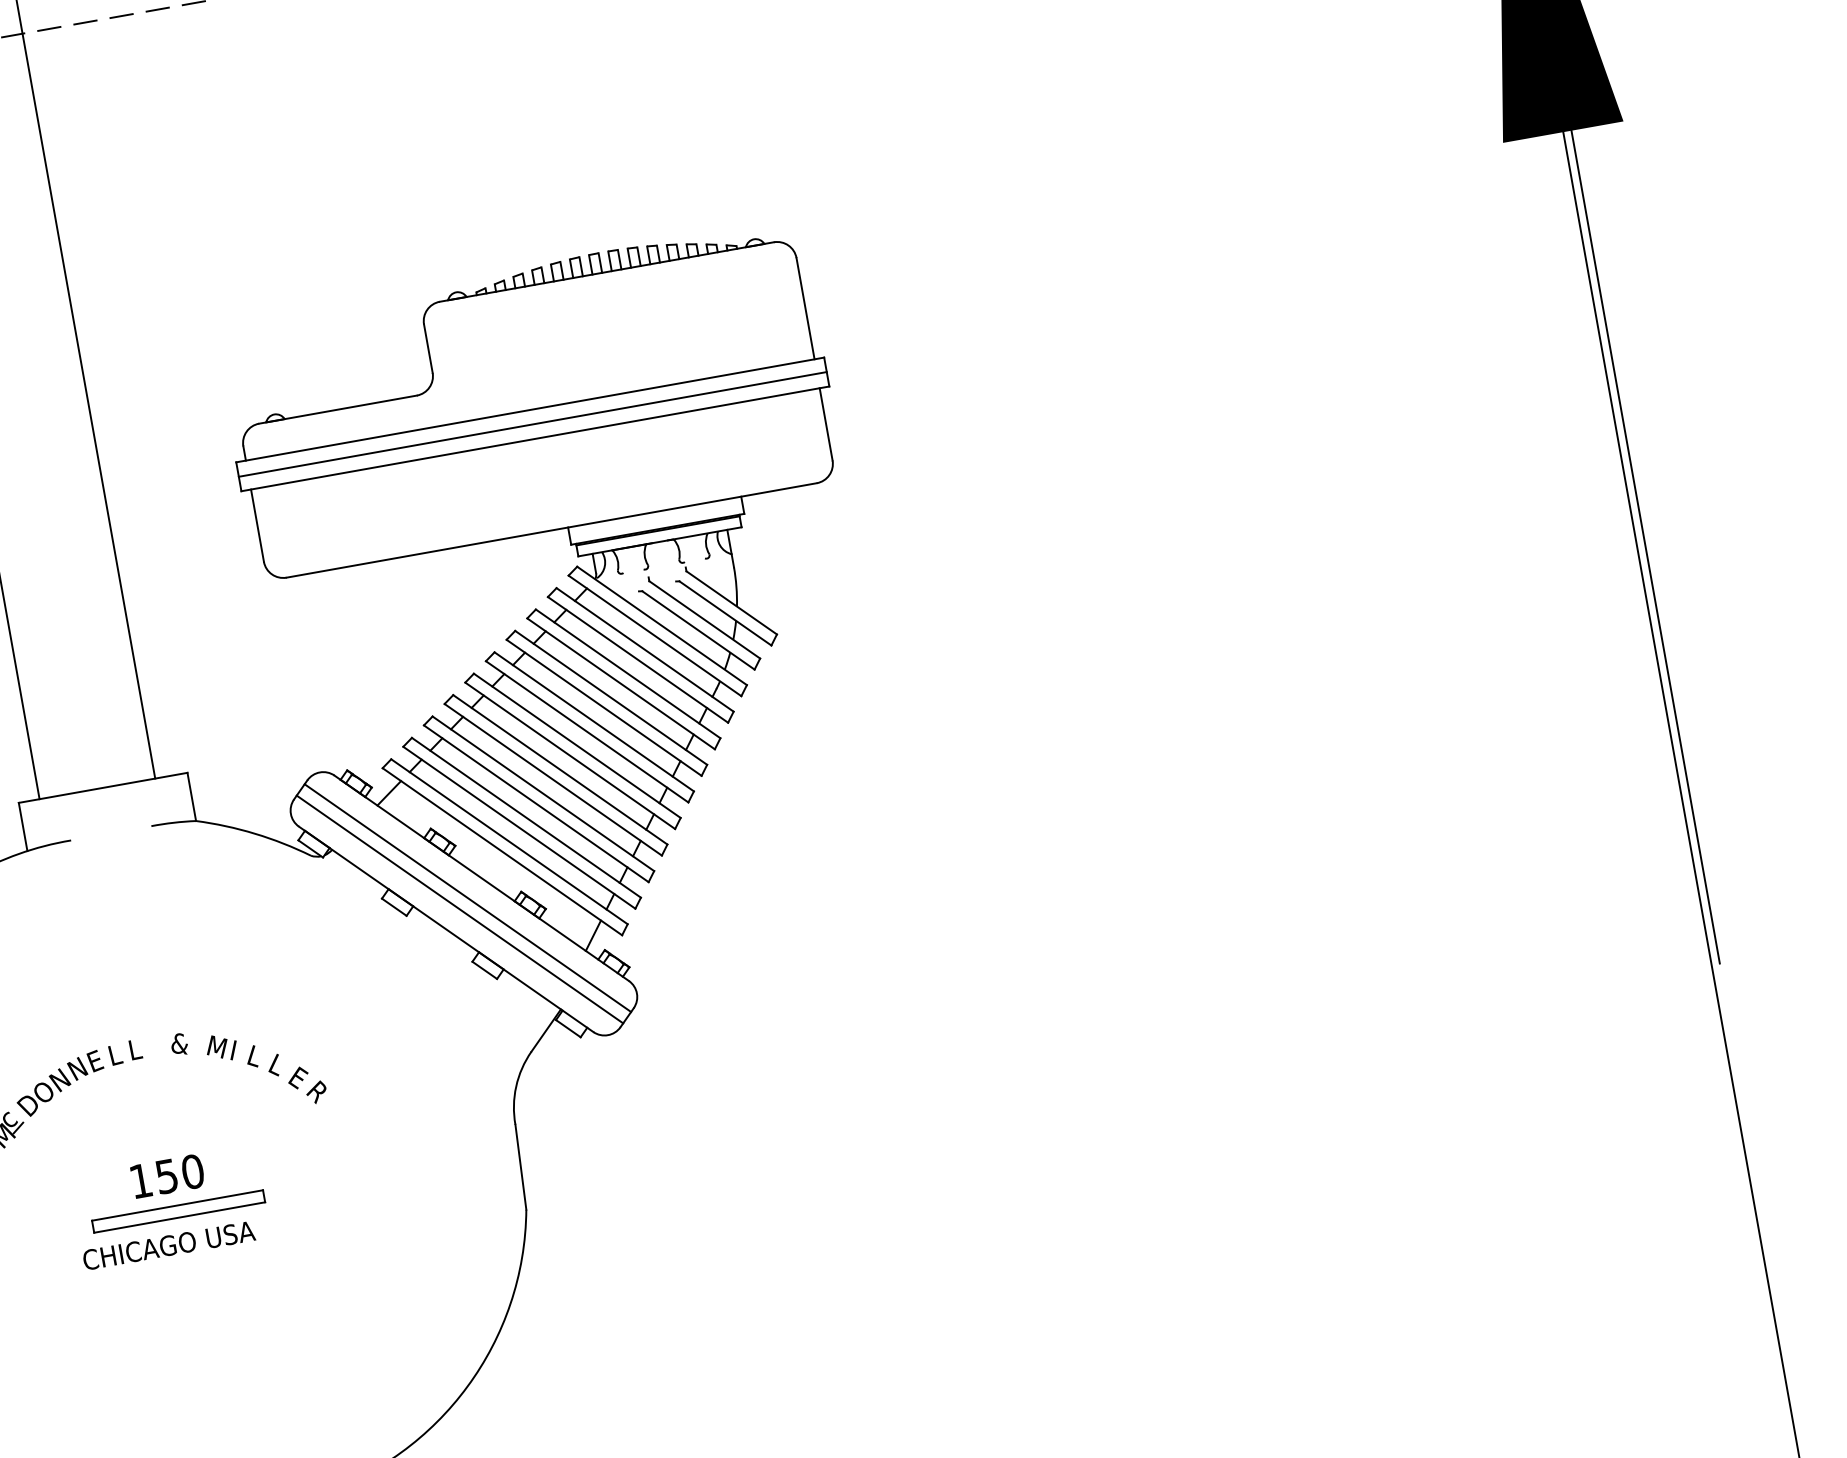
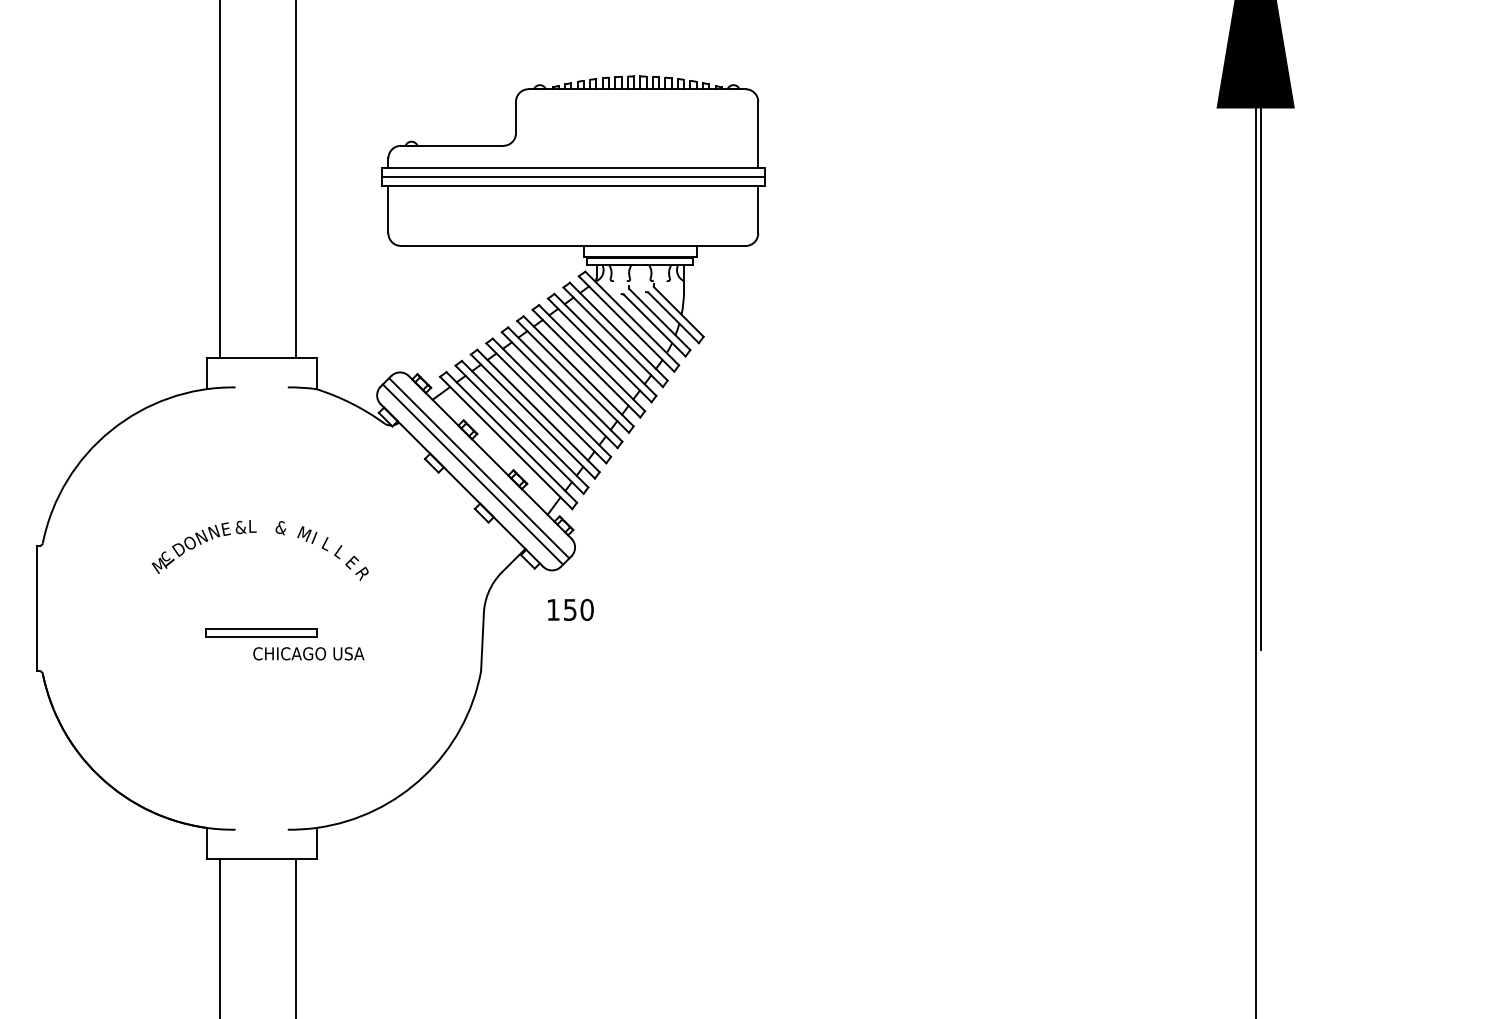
text: (117, 1054) -> (240, 527), L -> &
text: (167, 1175) -> (570, 609), moved
text: (168, 1245) -> (308, 653), moved

